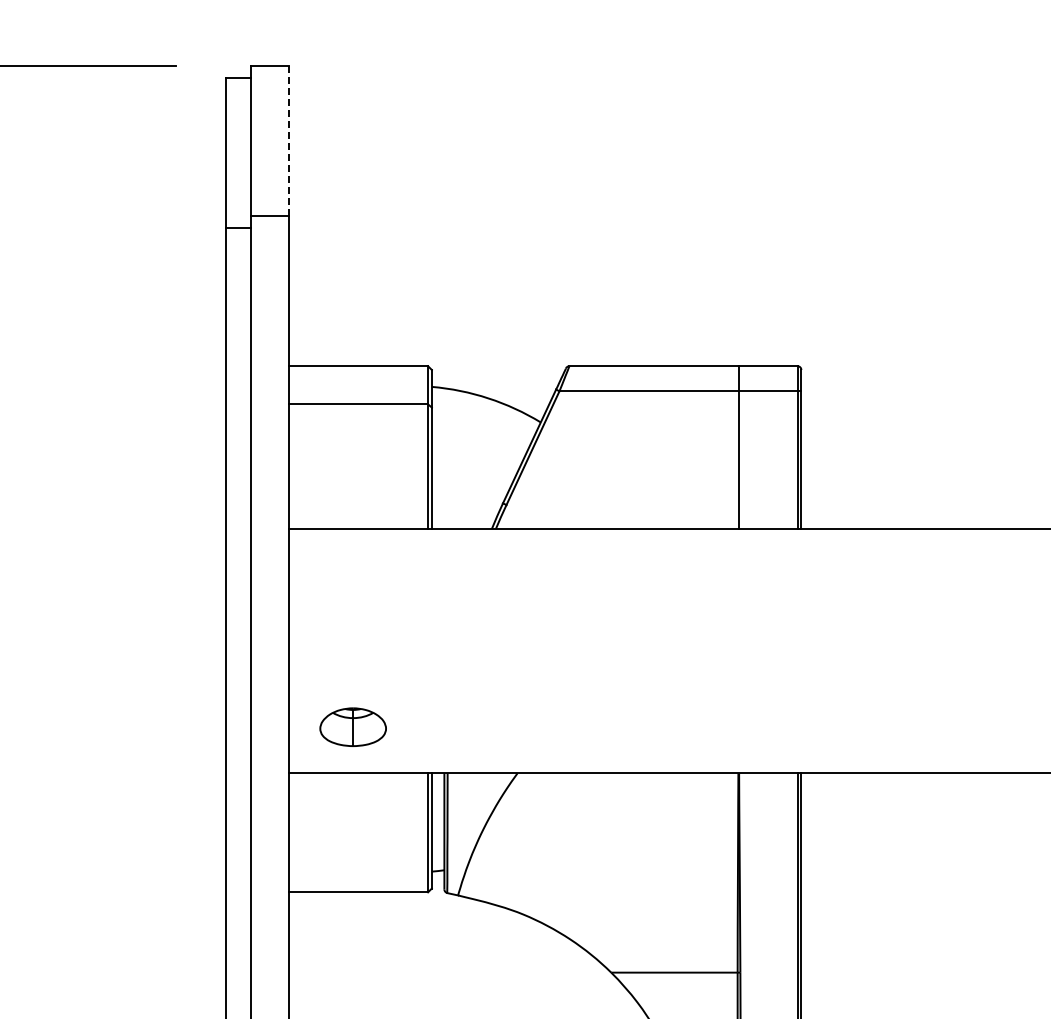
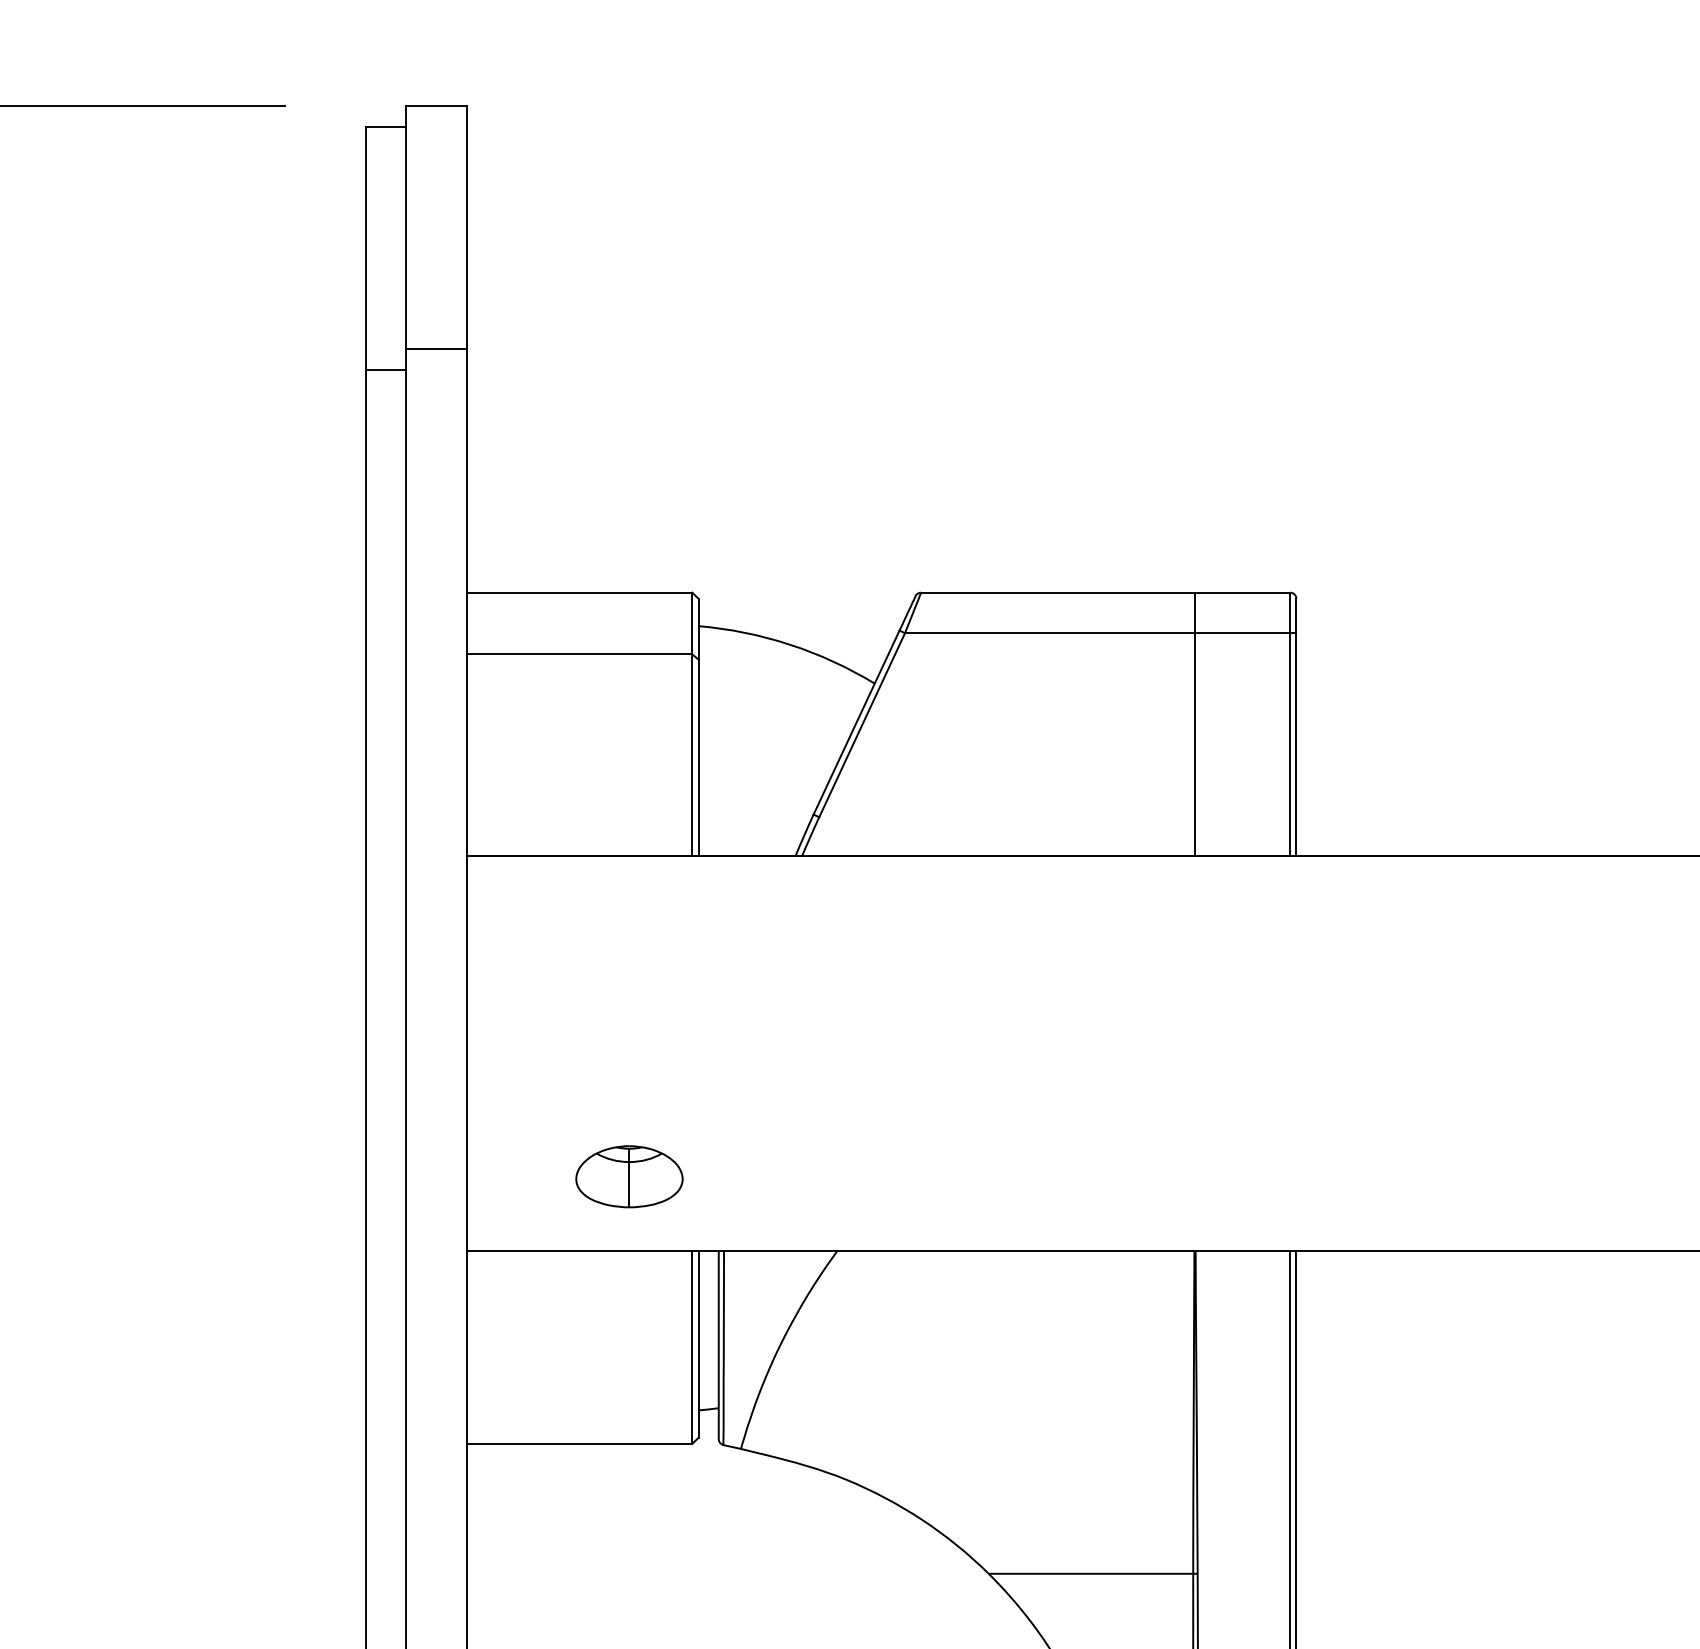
line: (288, 140) -> (466, 227), dashed -> solid
part: (352, 726) -> (628, 1175), moved

